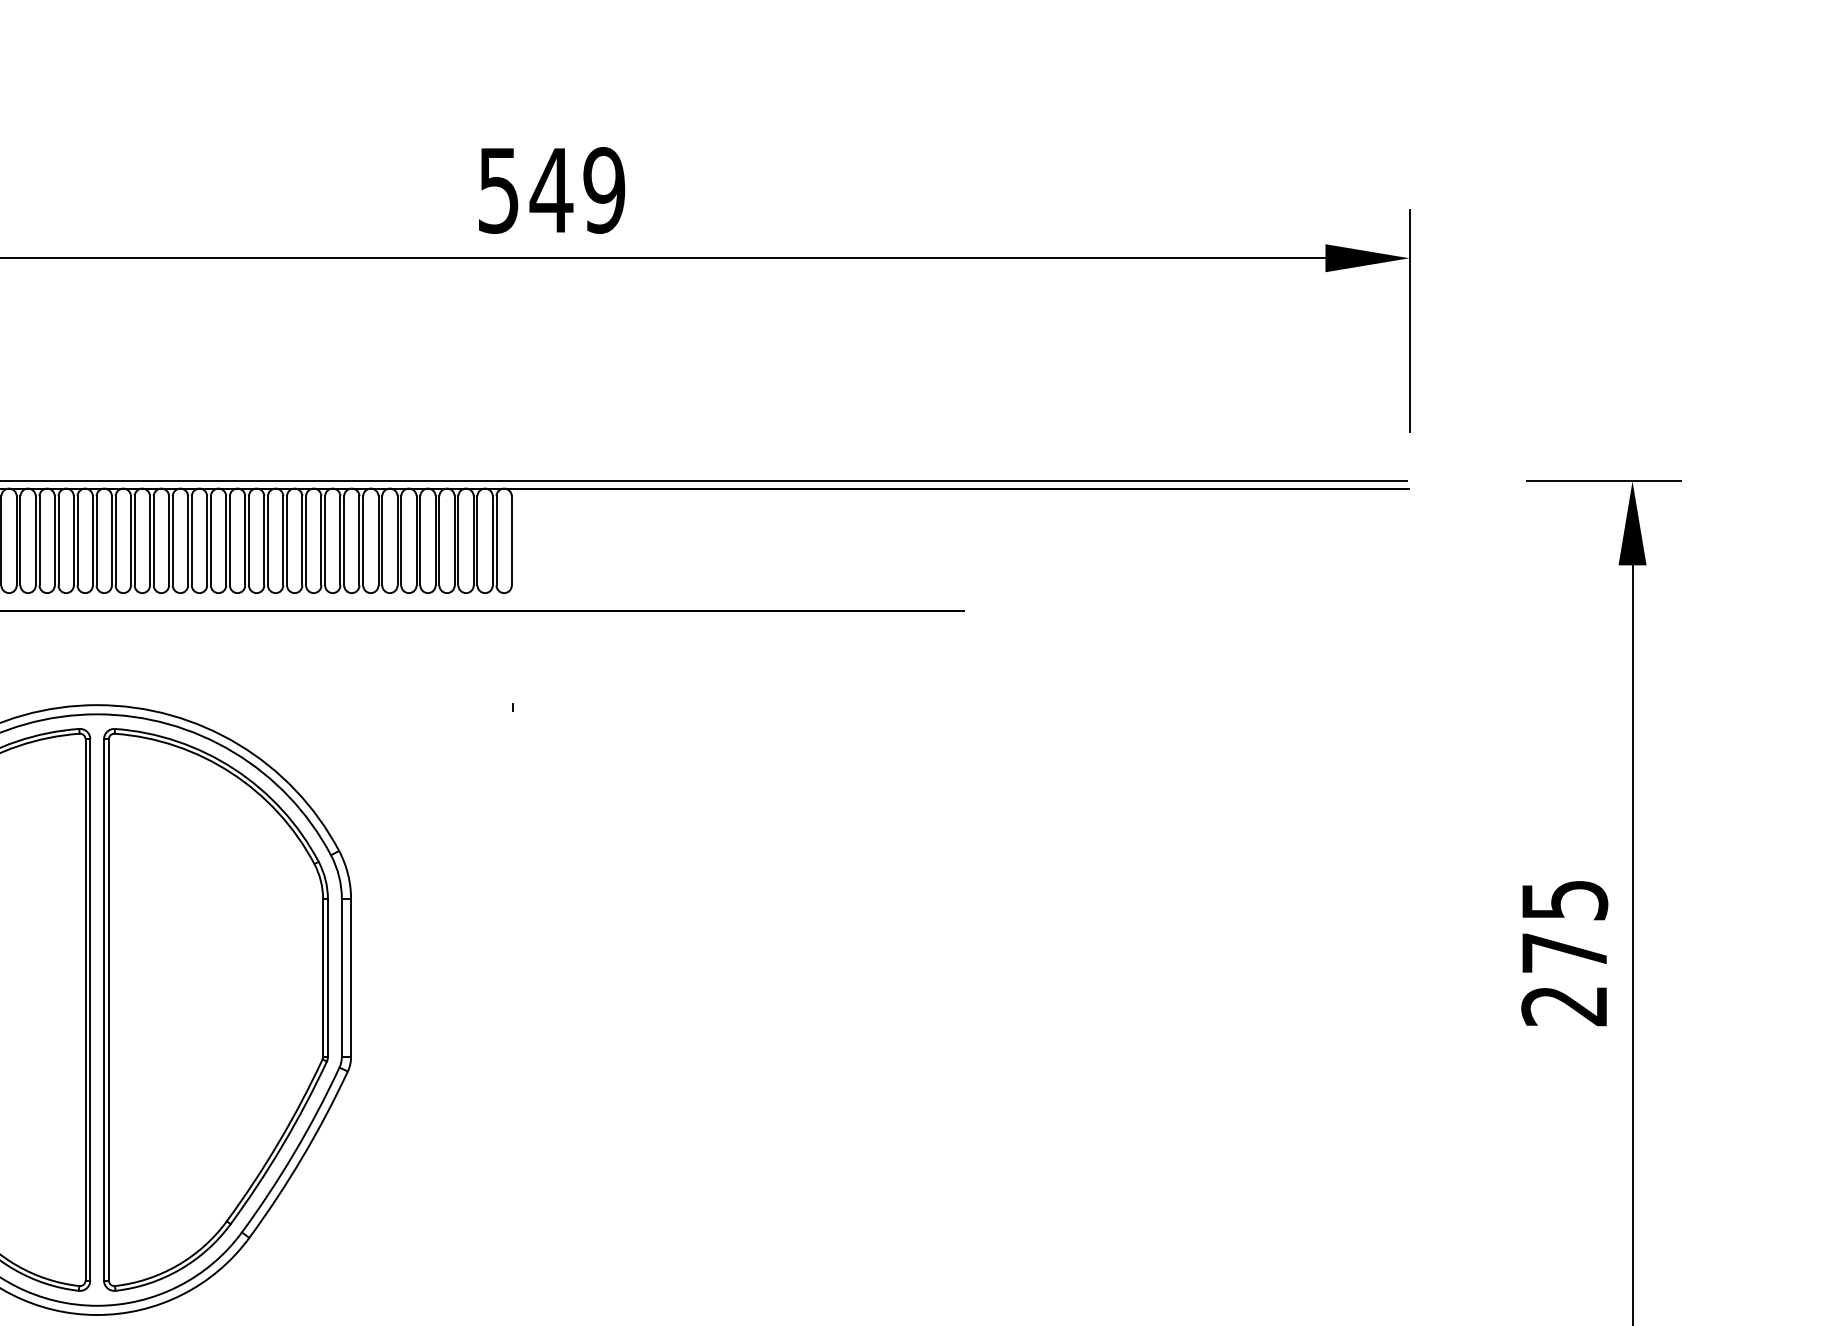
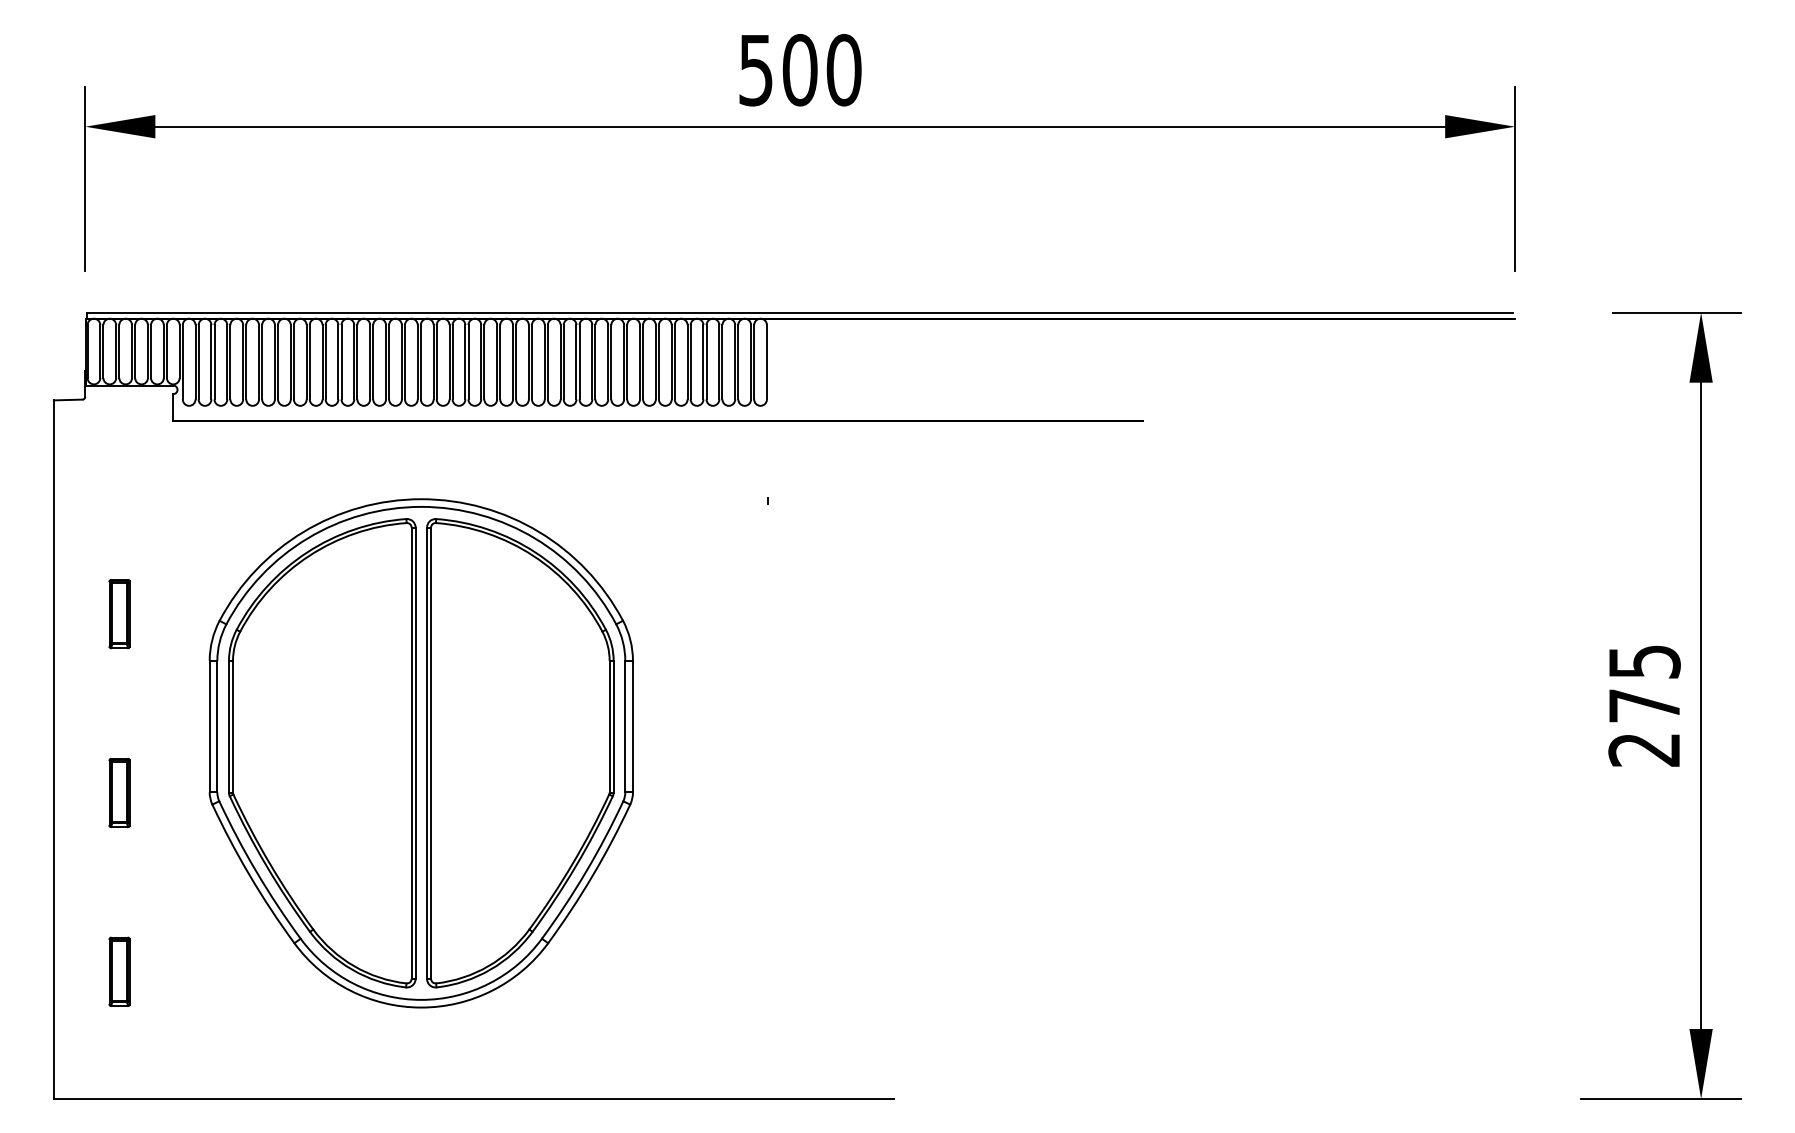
text: (577, 190) -> (821, 70), 549 -> 500

